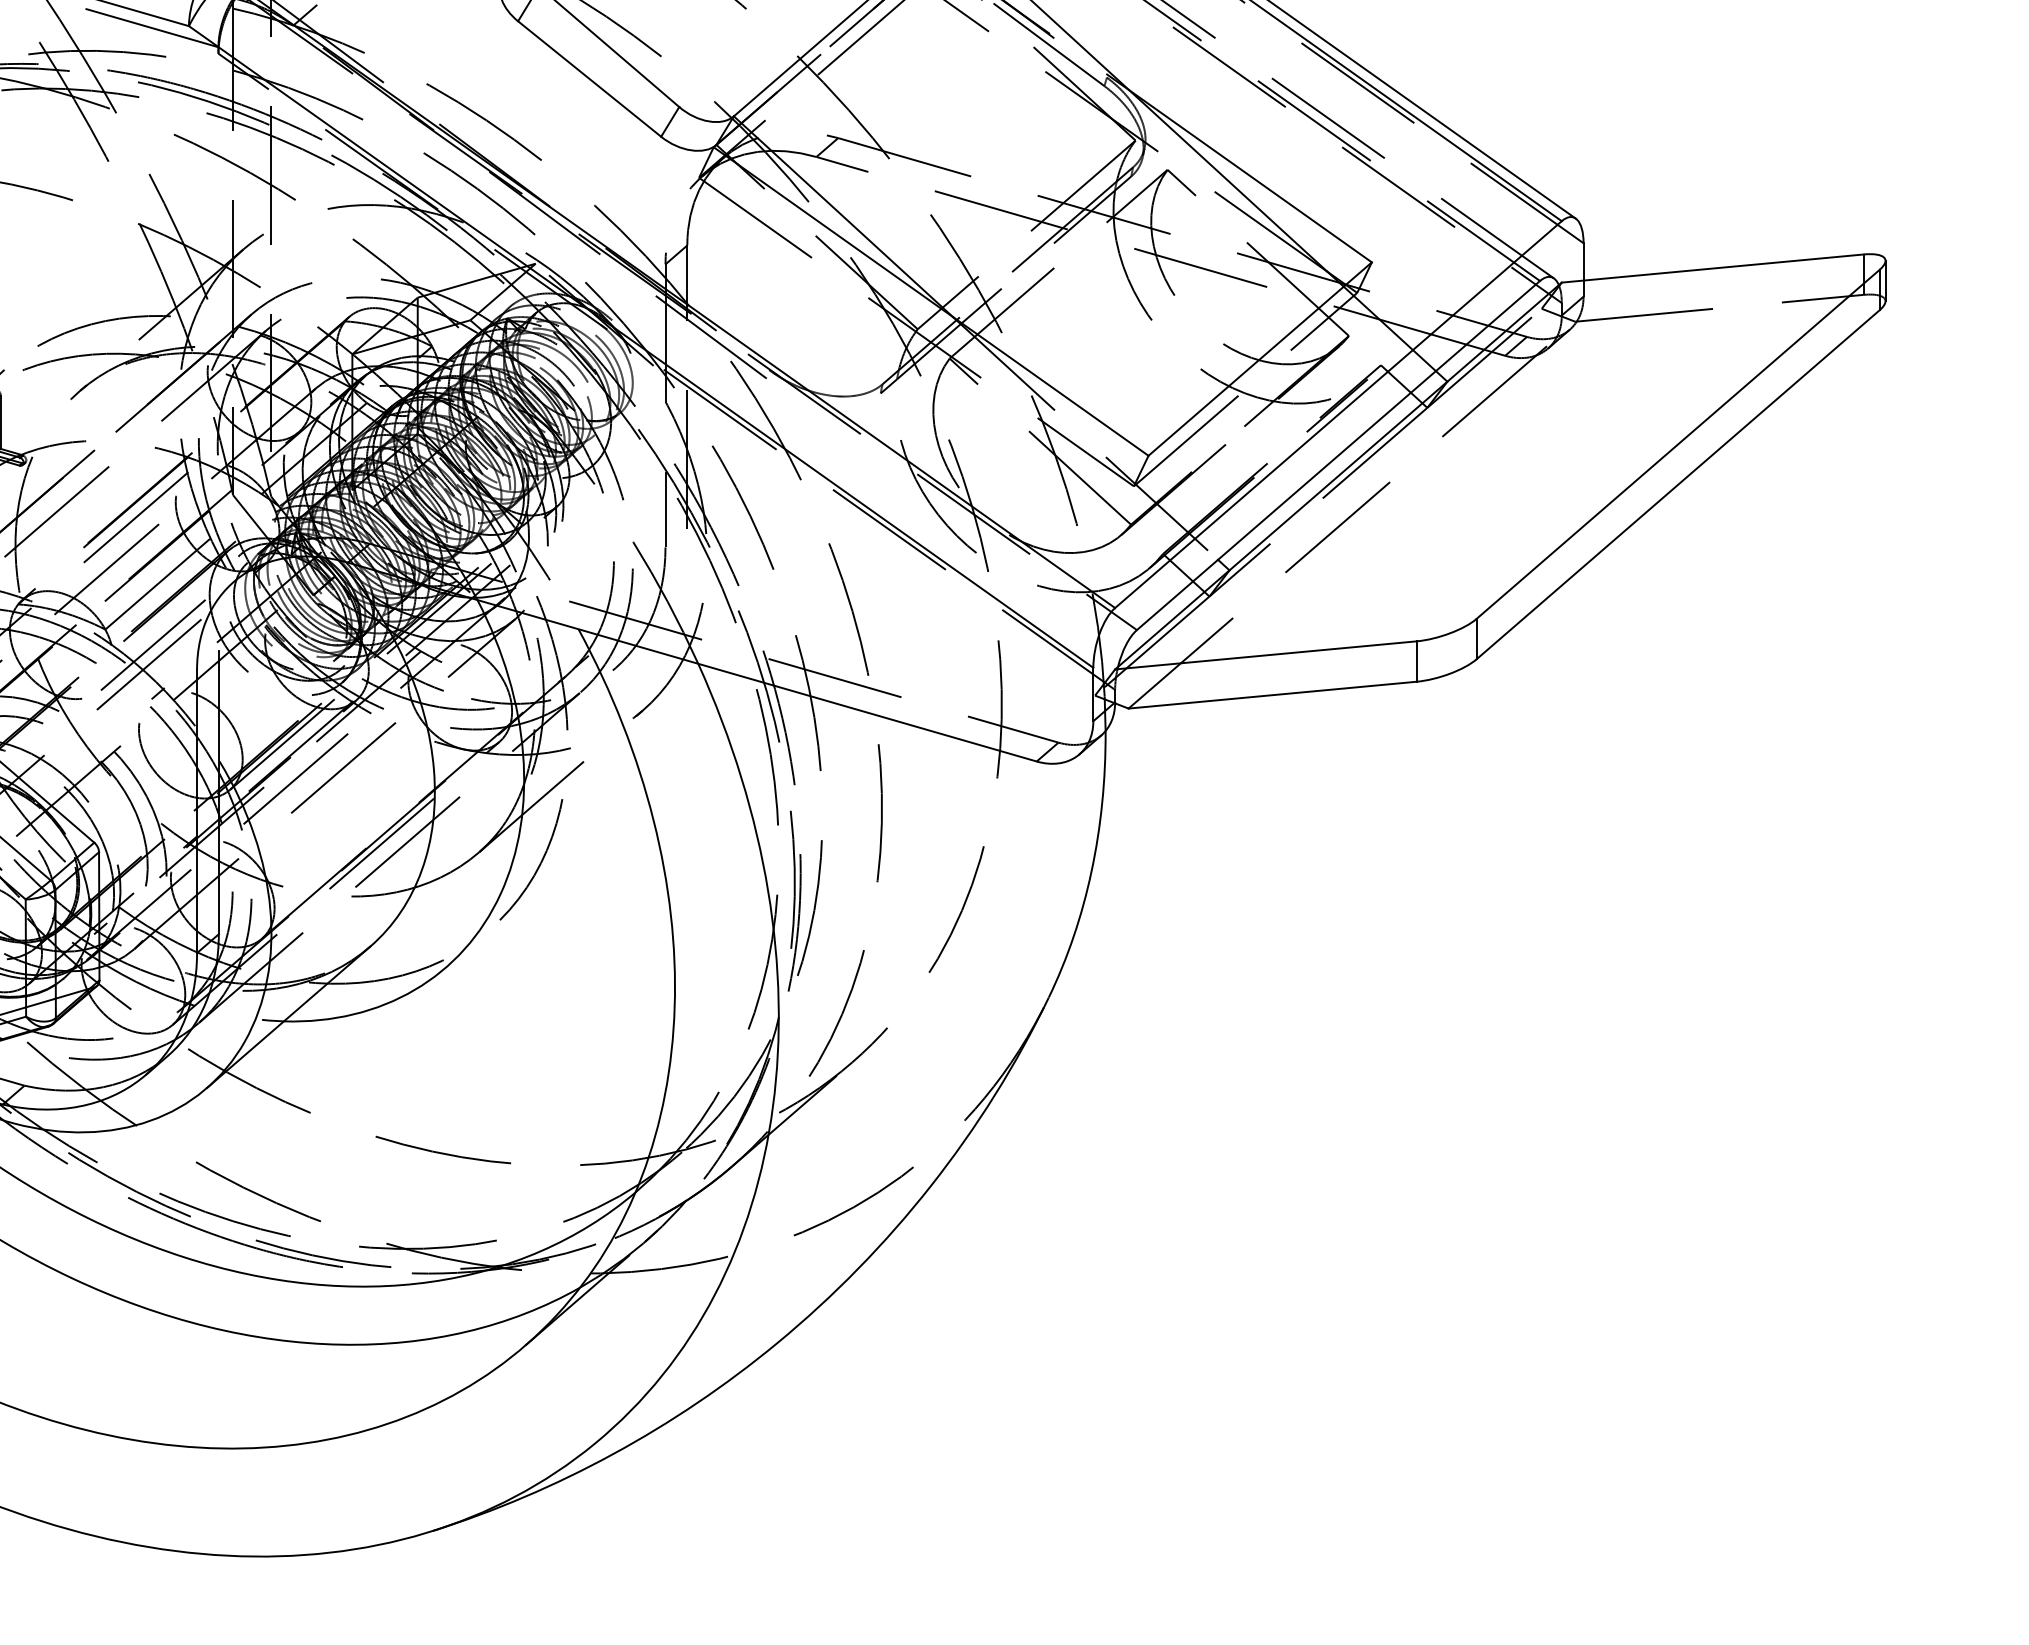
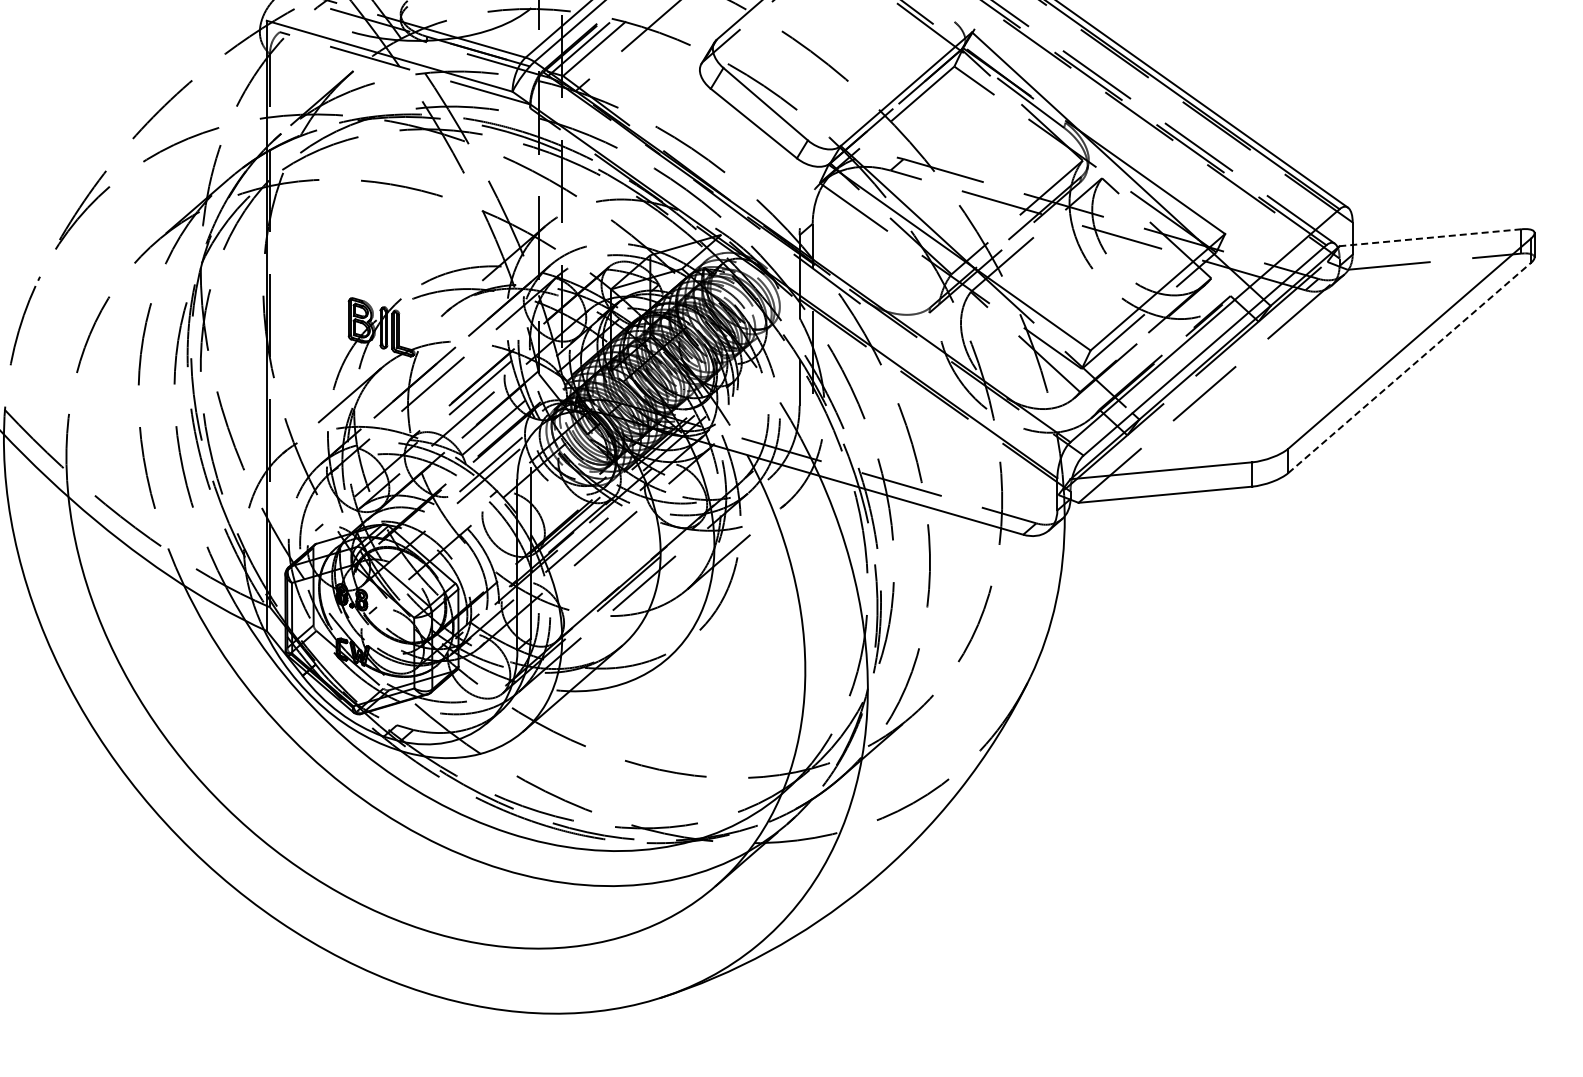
line: (1712, 268) -> (1430, 237), solid -> dashed
line: (1677, 485) -> (1409, 368), solid -> dashed

